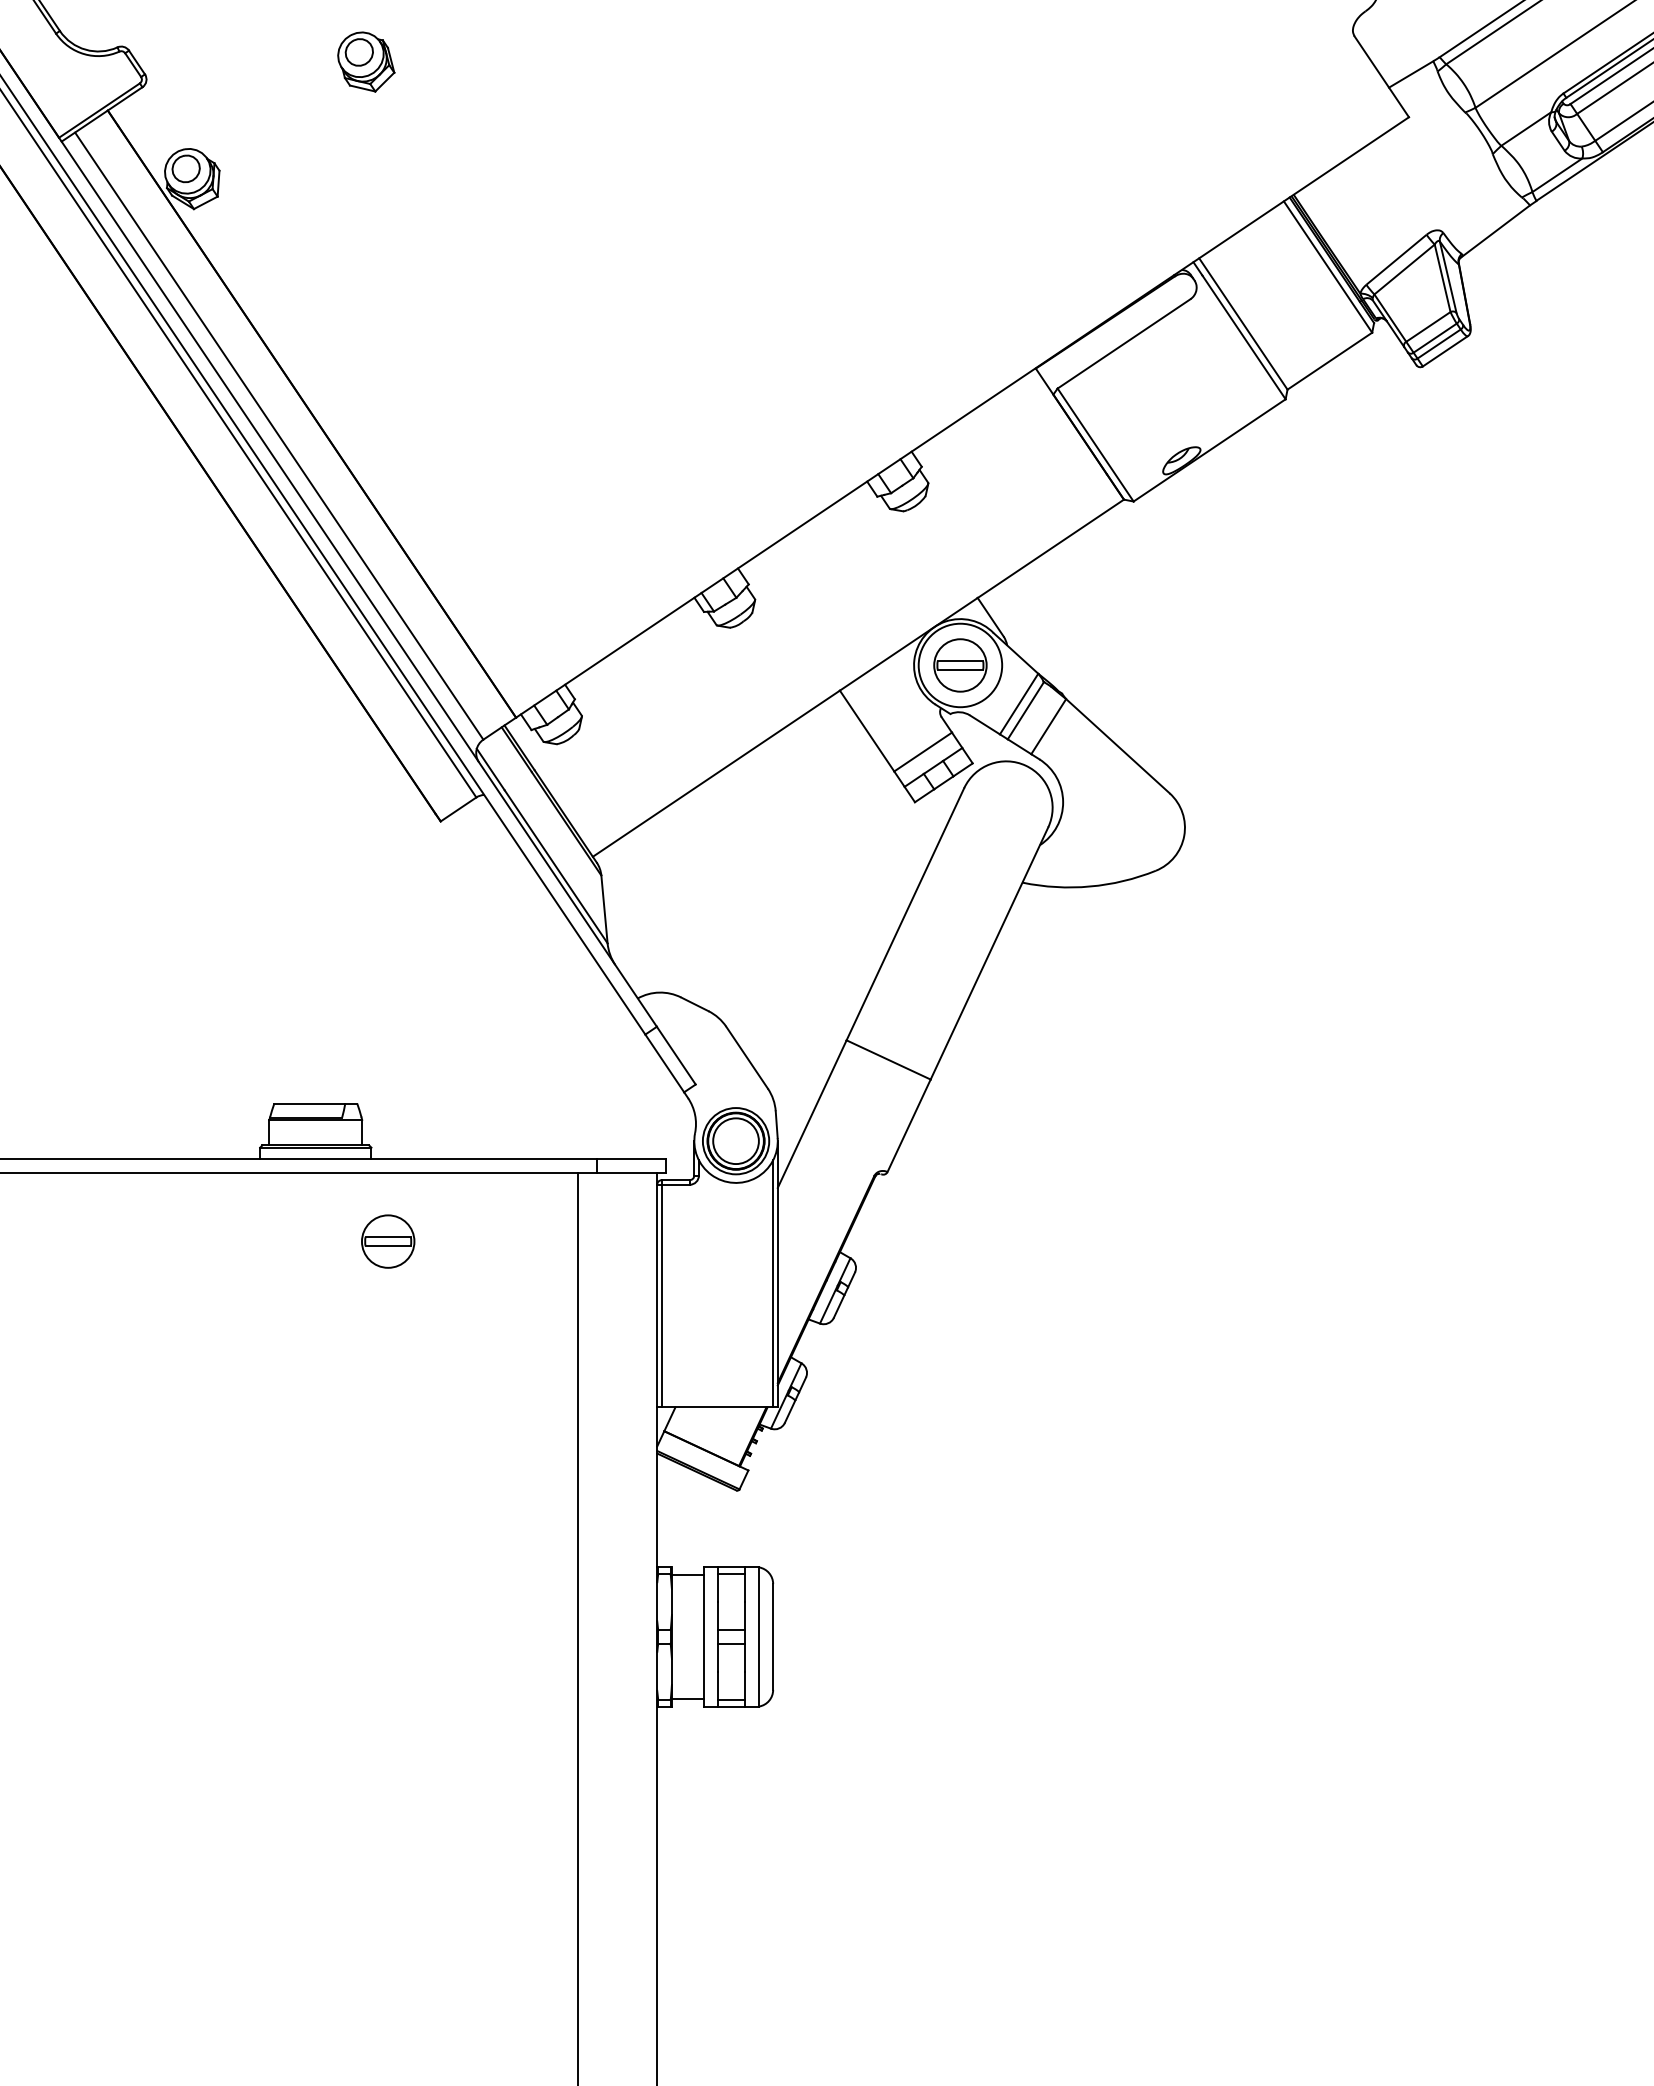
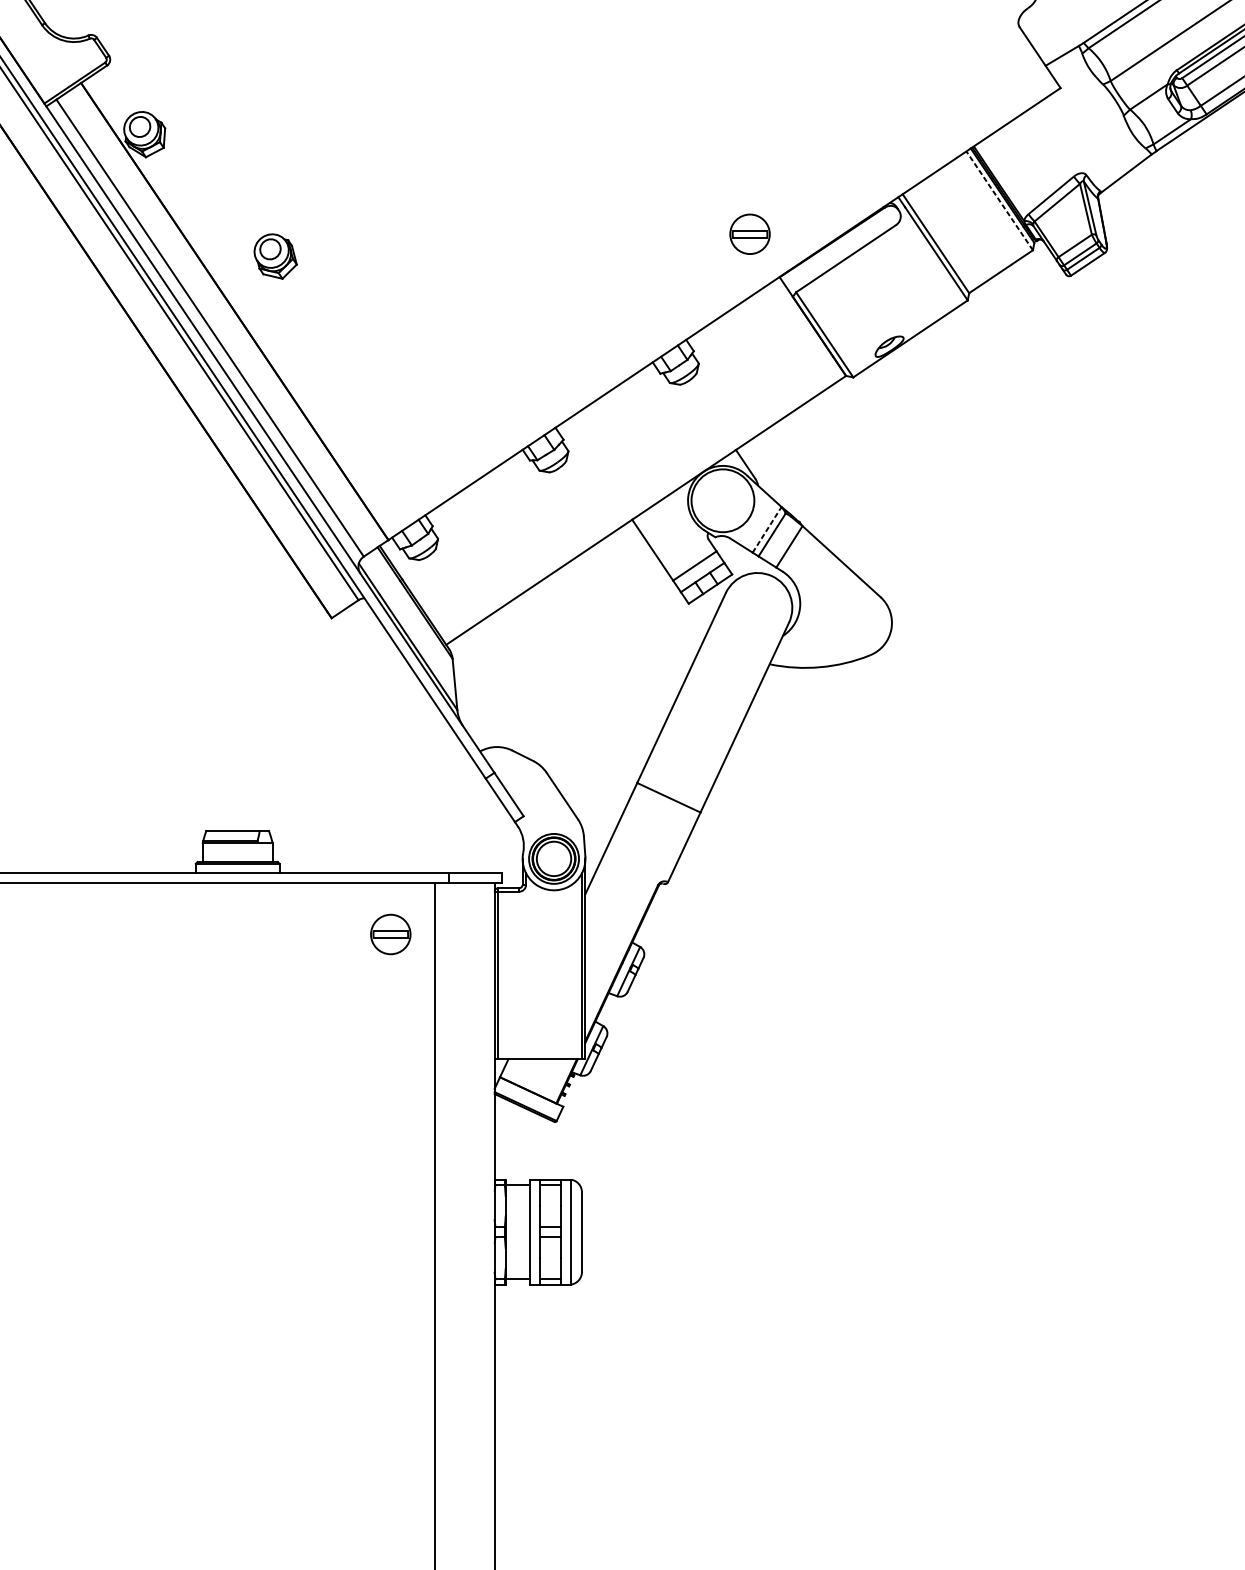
part: (366, 61) -> (275, 256), moved
line: (1327, 266) -> (999, 200), solid -> dashed
part: (960, 665) -> (750, 234), moved
line: (1019, 704) -> (767, 530), solid -> dashed
part: (388, 1241) -> (391, 934), moved

